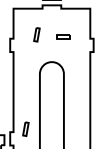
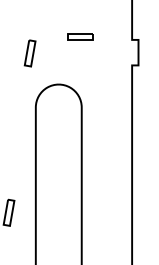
part: (36, 34) -> (29, 52), moved

